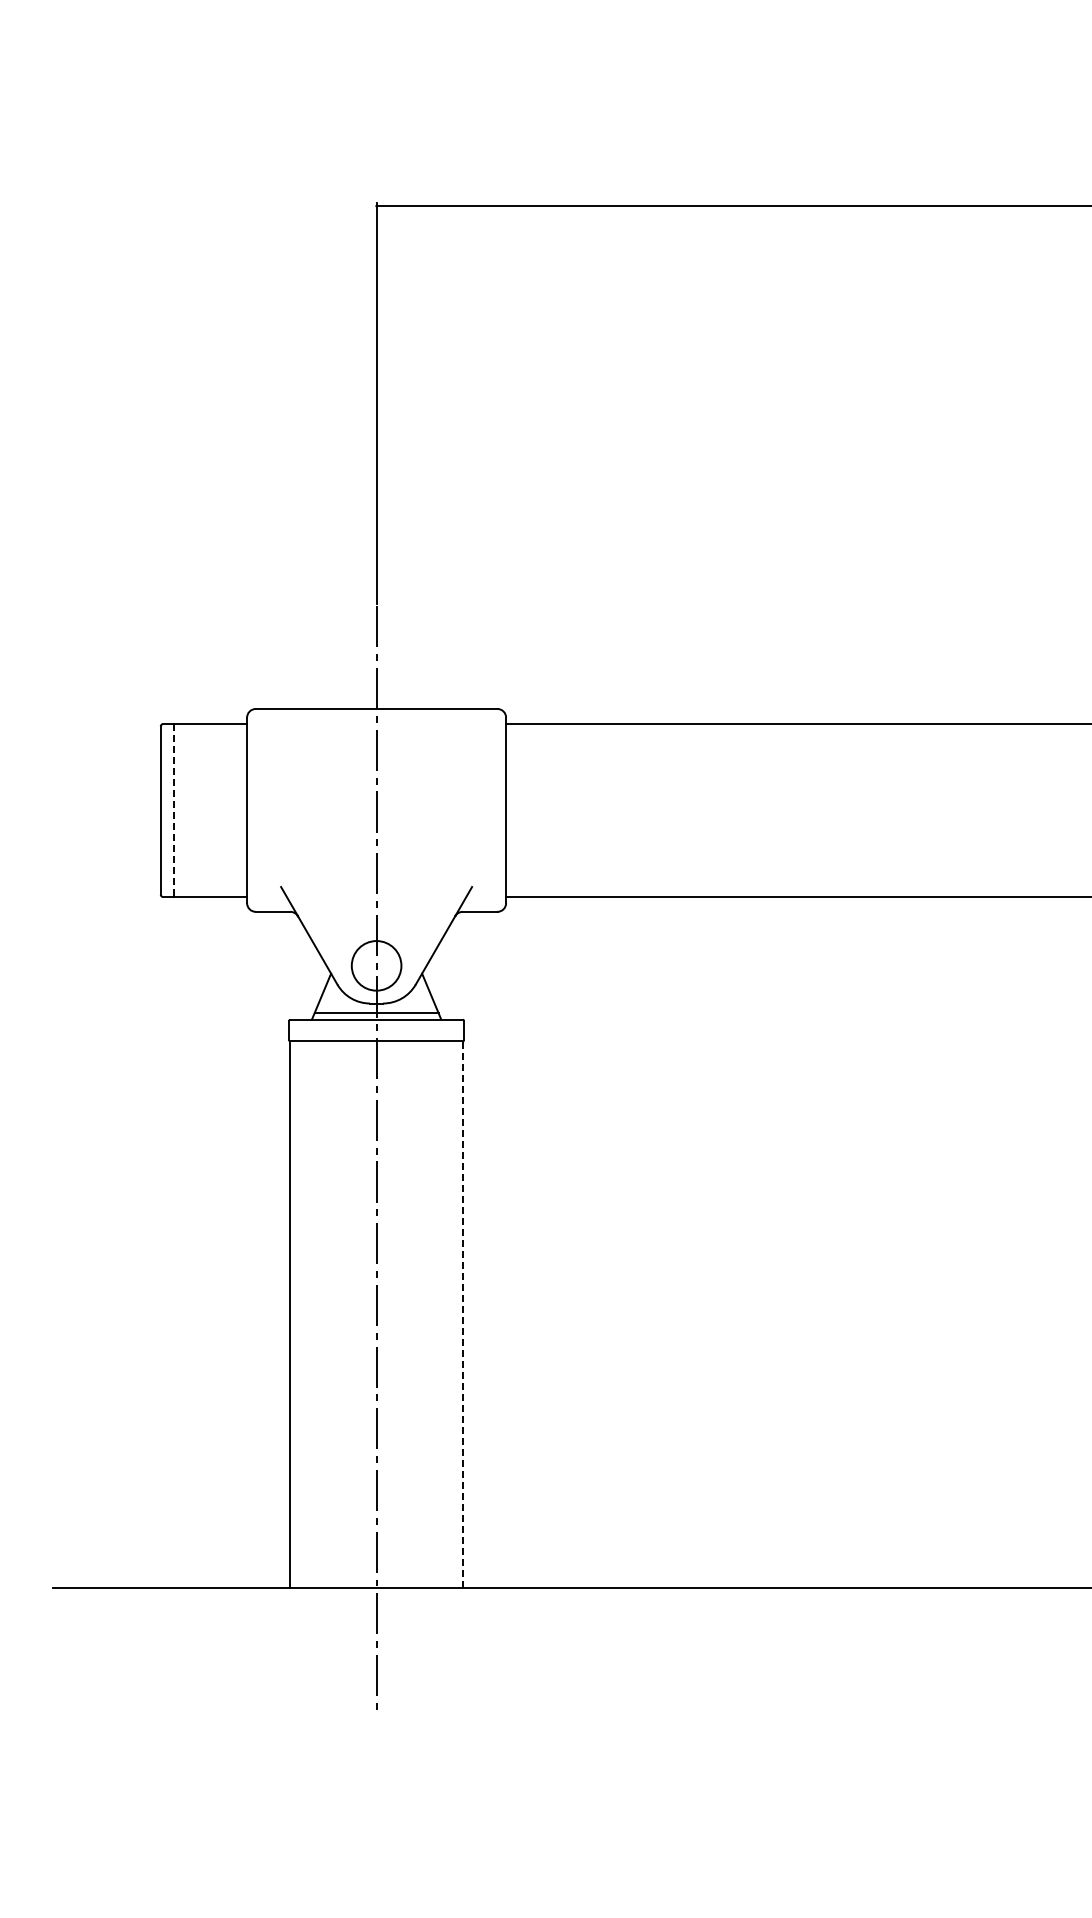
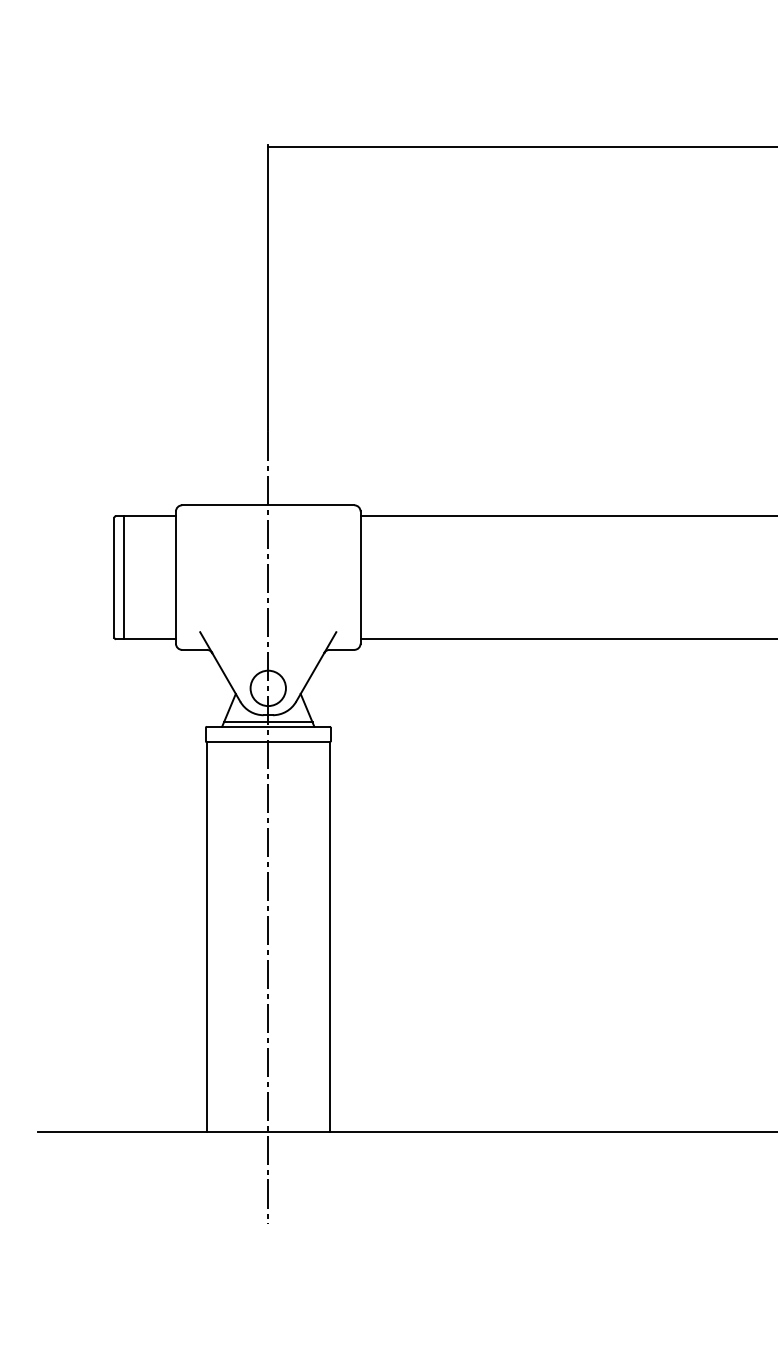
line: (173, 811) -> (123, 578), dashed -> solid
line: (462, 1315) -> (329, 937), dashed -> solid

